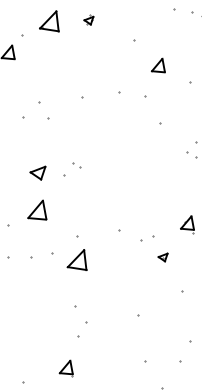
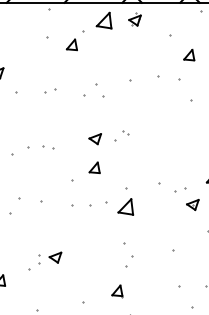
part: (88, 19) -> (134, 19), size x1.67
part: (37, 209) -> (94, 167), size x0.71
part: (162, 256) -> (192, 204), size x1.67

